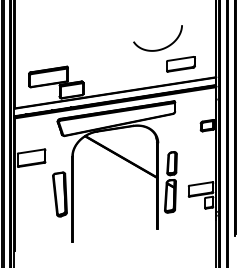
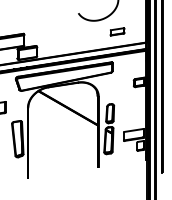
part: (180, 64) -> (117, 32), size x0.6

